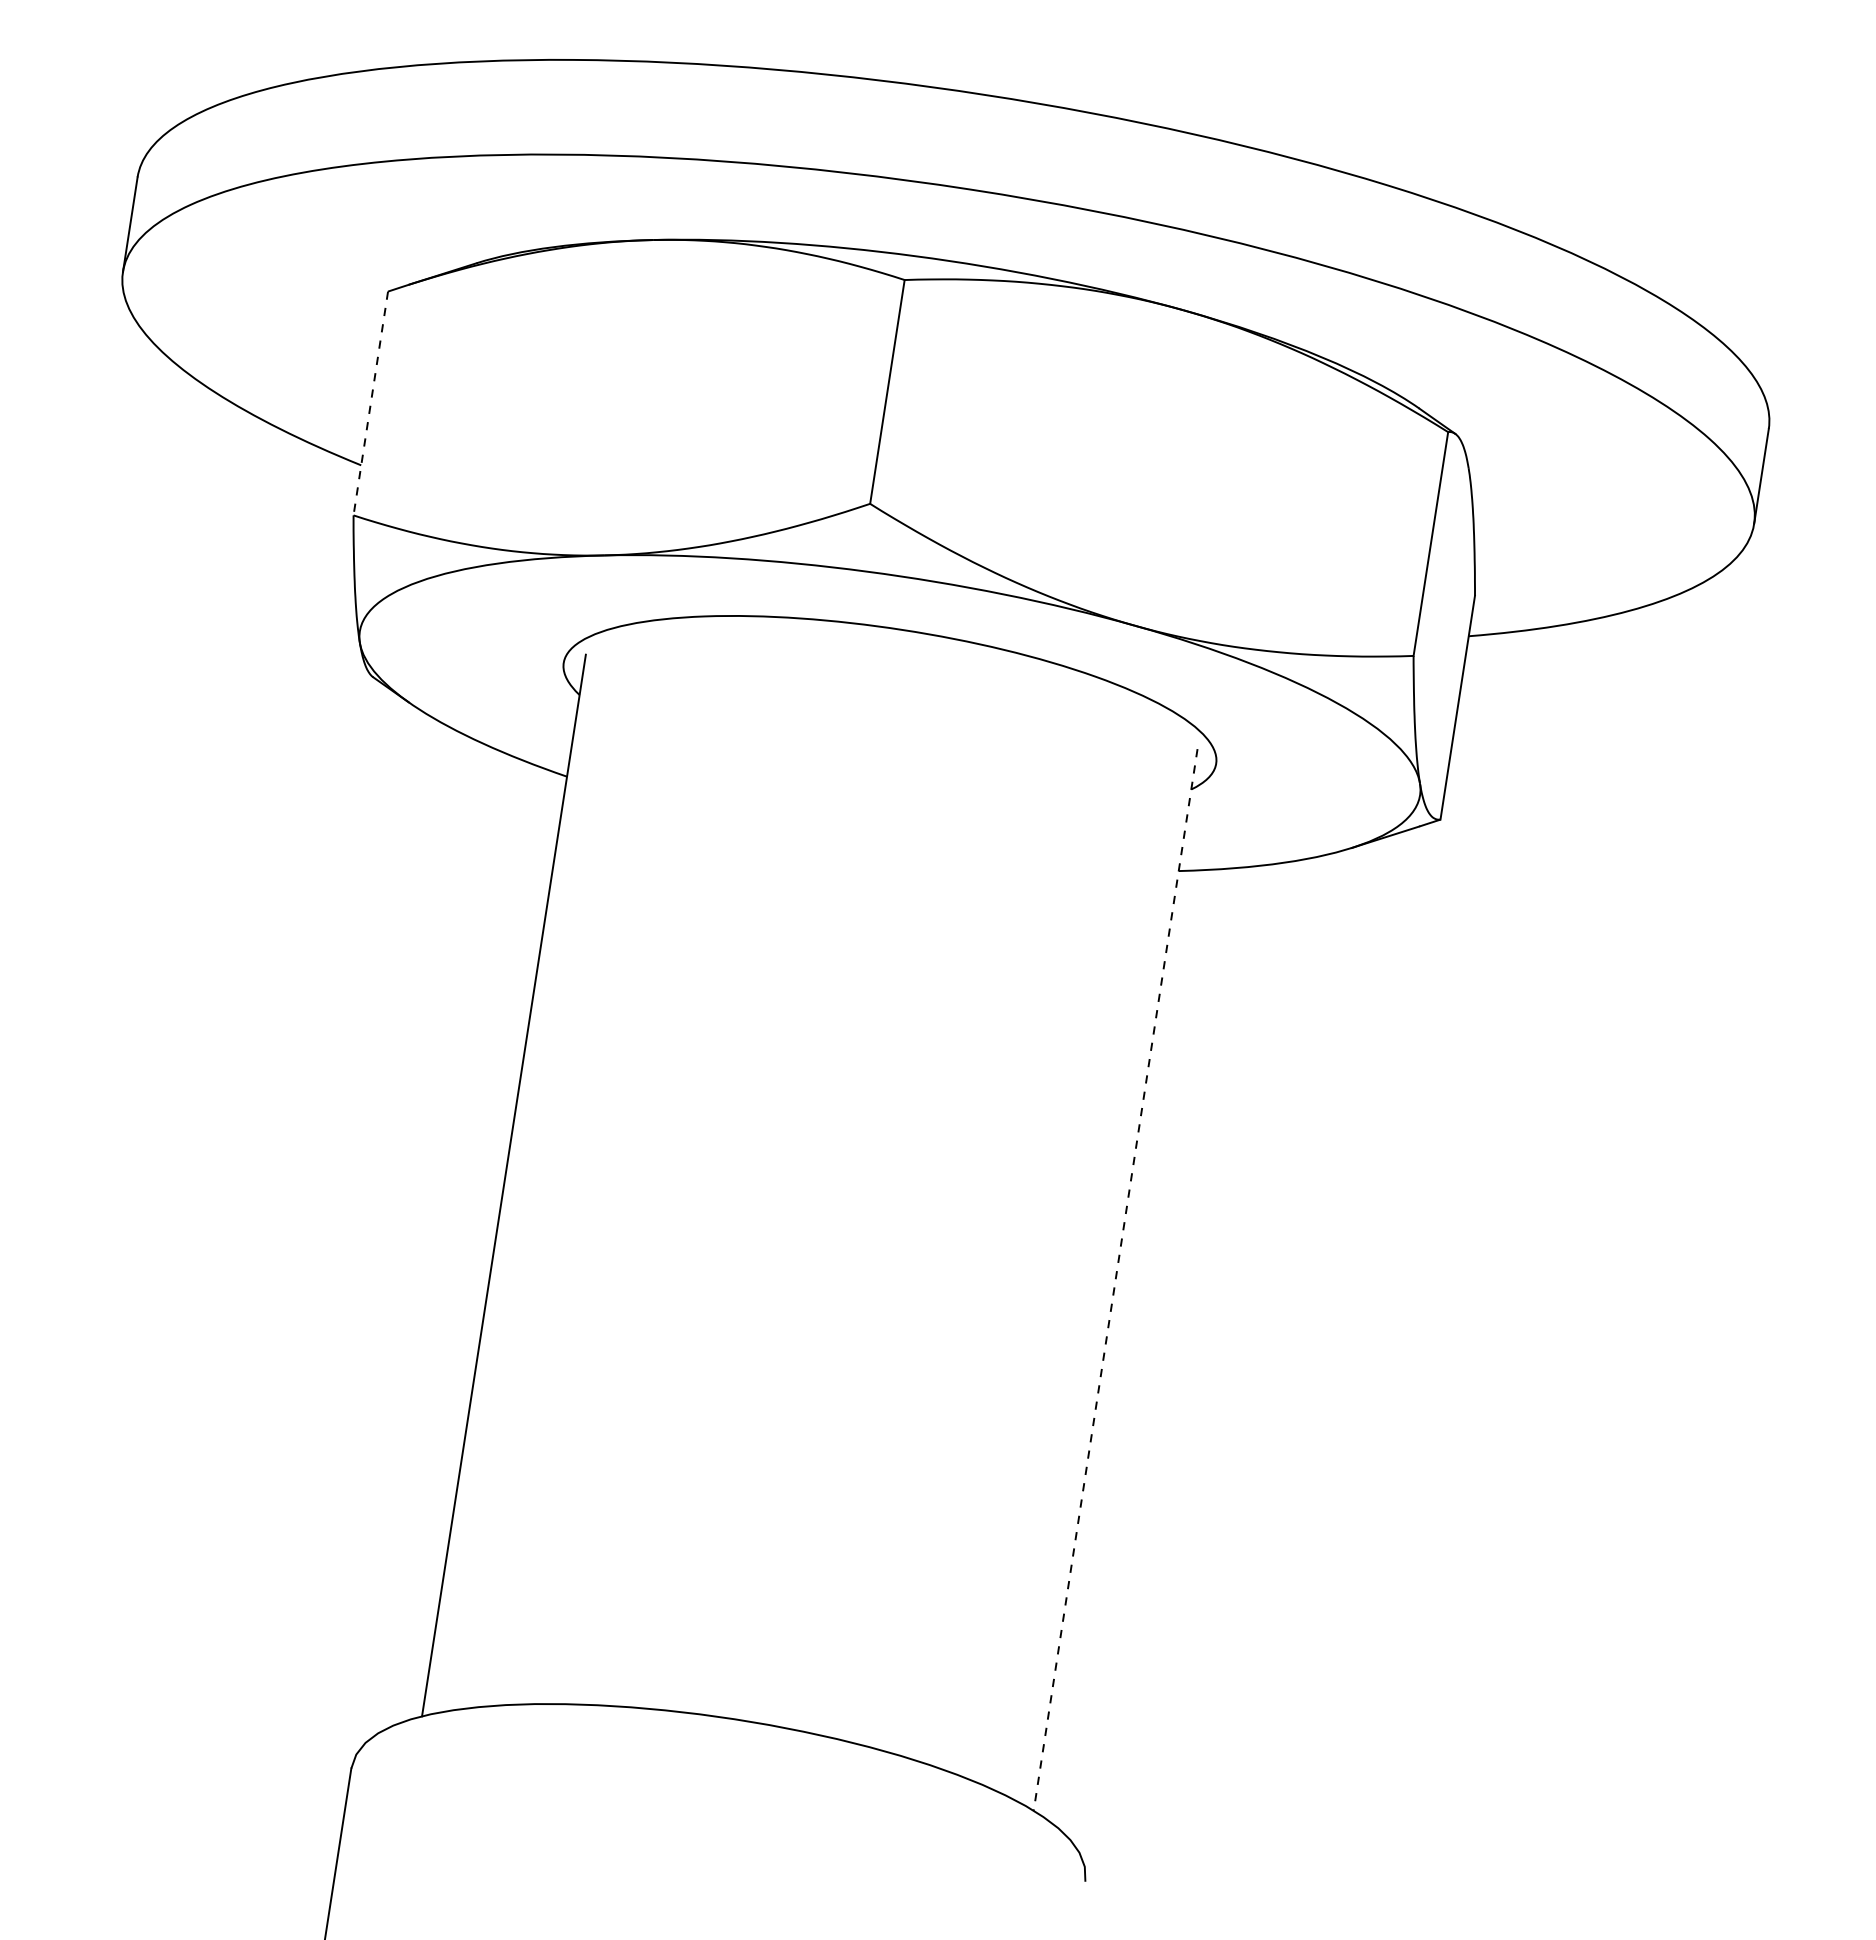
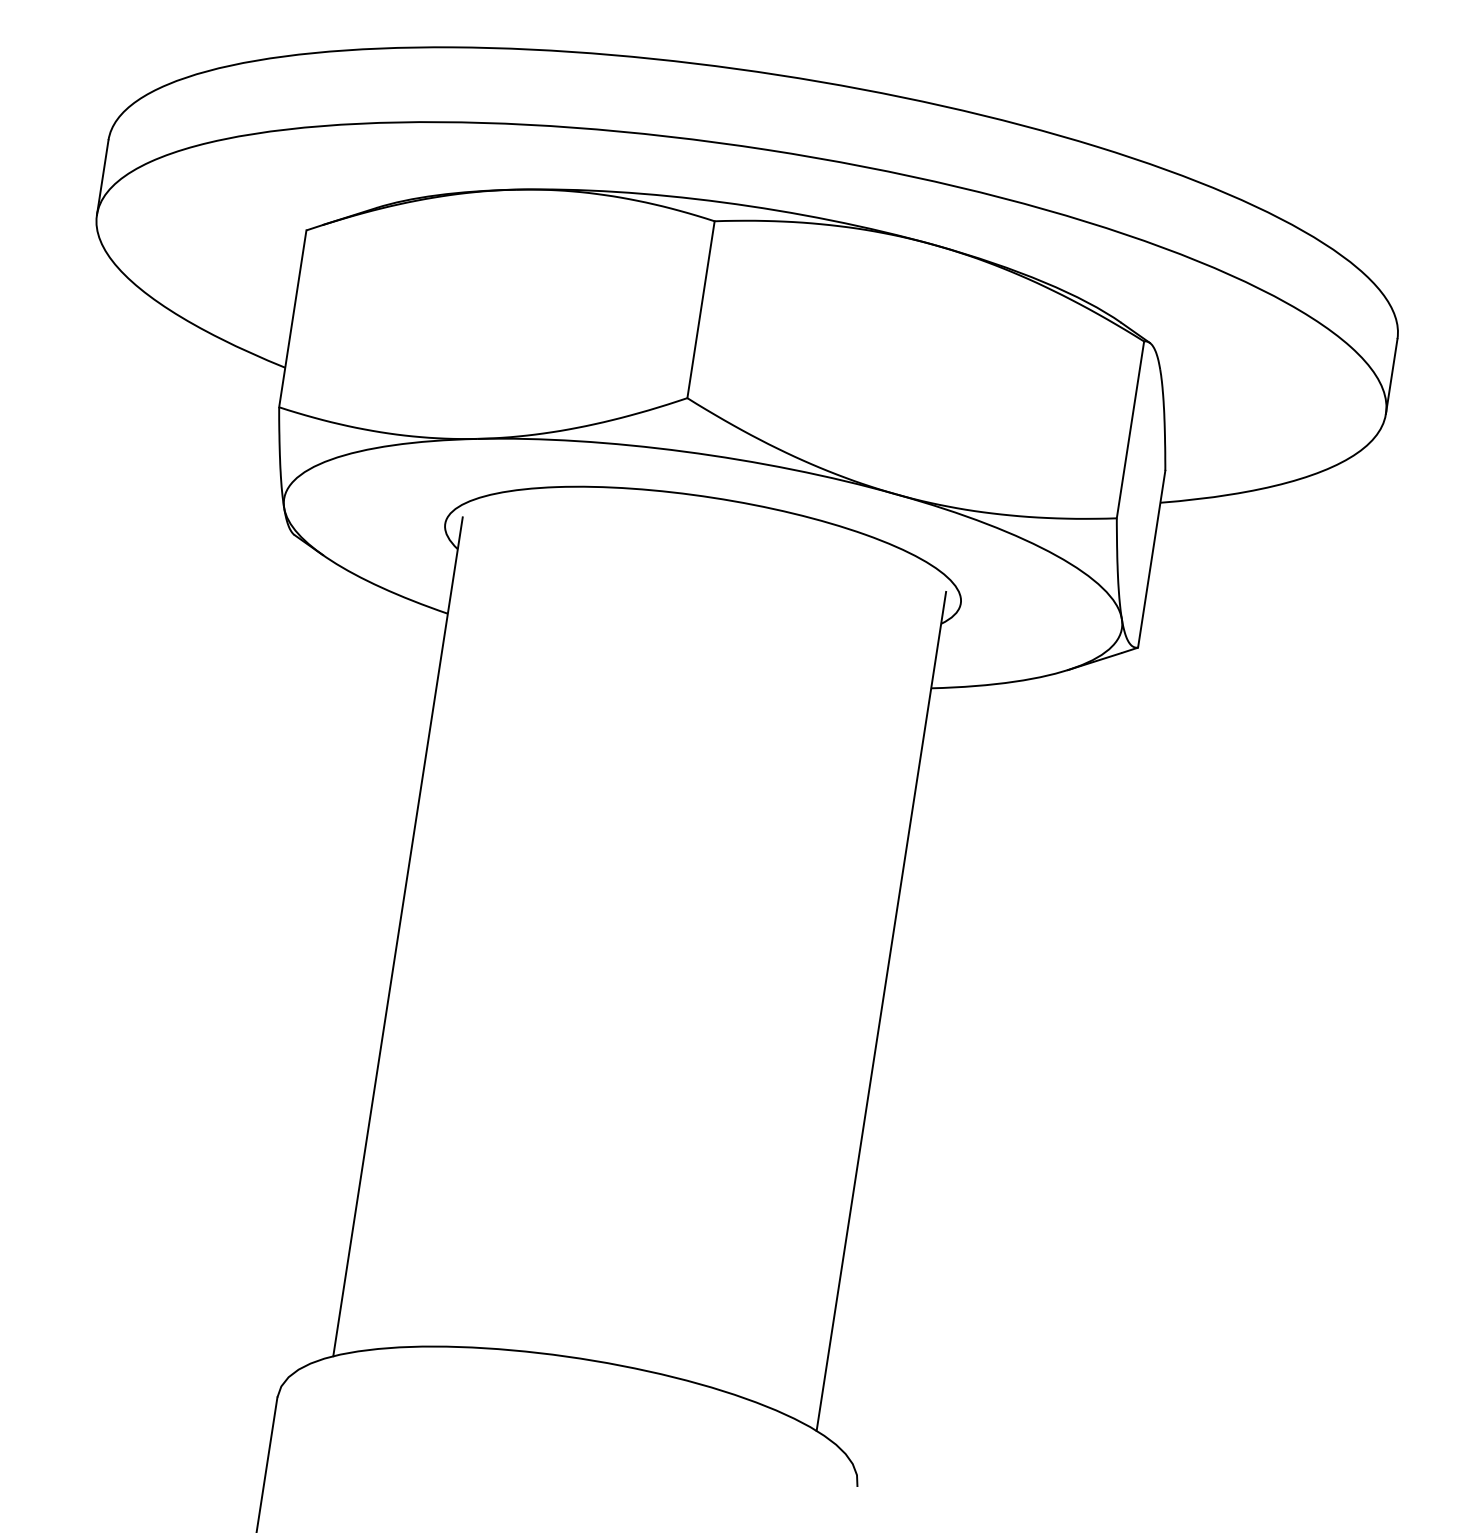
line: (370, 403) -> (292, 318), dashed -> solid
line: (1115, 1280) -> (881, 1011), dashed -> solid

